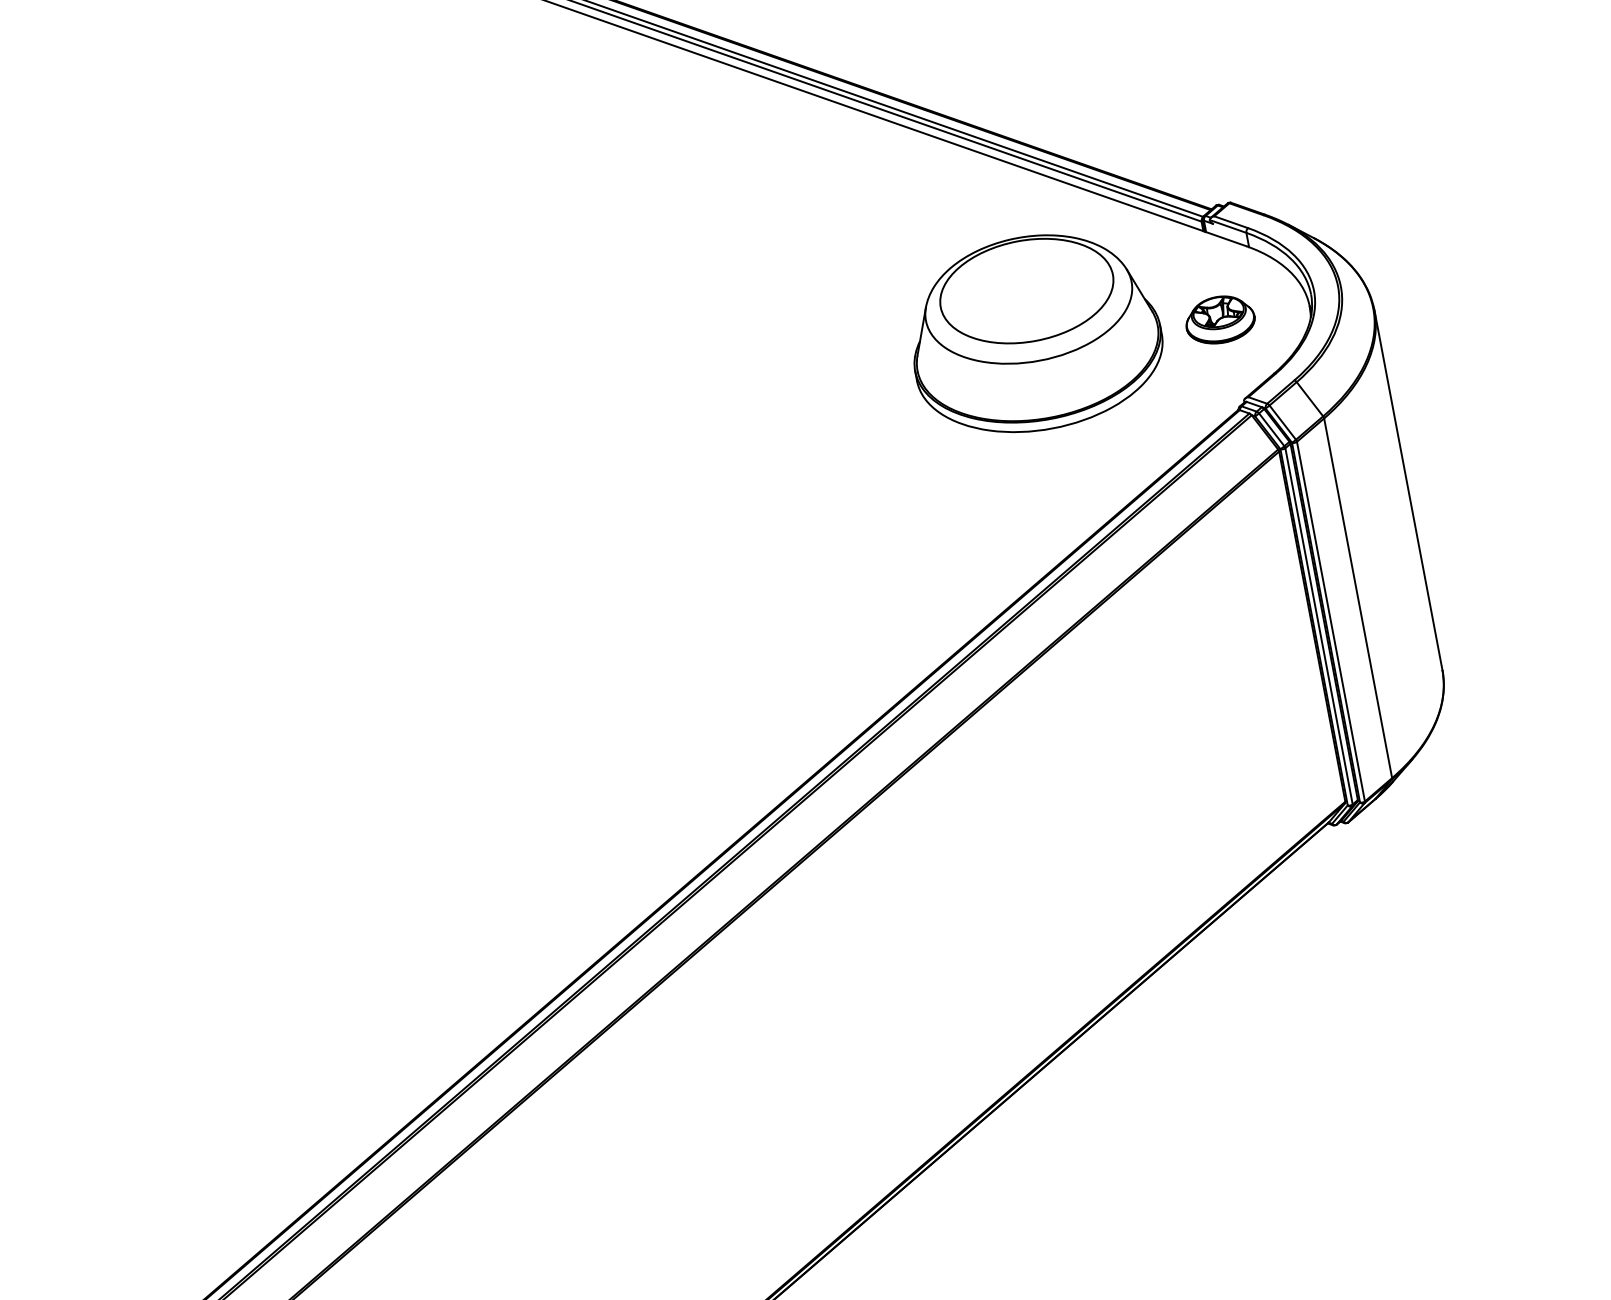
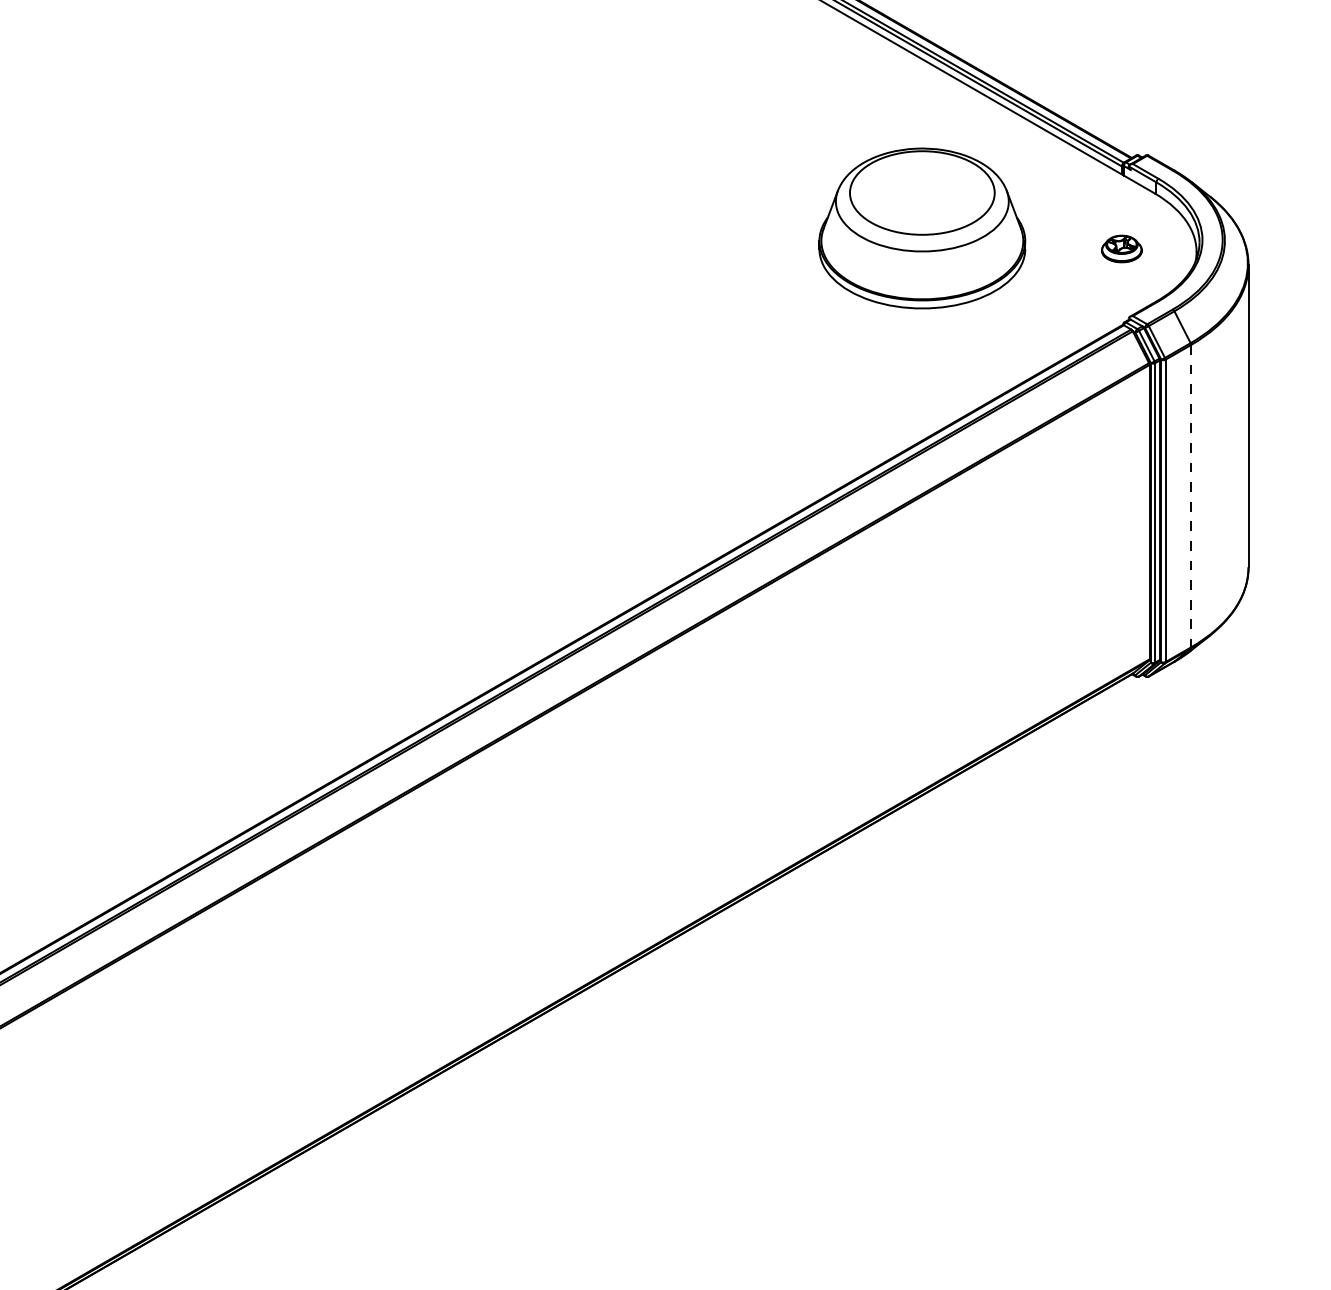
part: (1219, 319) -> (1121, 248), size x0.7
part: (1035, 333) -> (922, 228), moved
line: (1358, 598) -> (1191, 496), solid -> dashed

